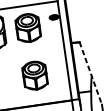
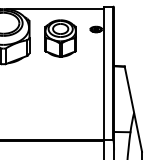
line: (90, 73) -> (133, 109), dashed -> solid
part: (34, 75) -> (60, 101), removed

